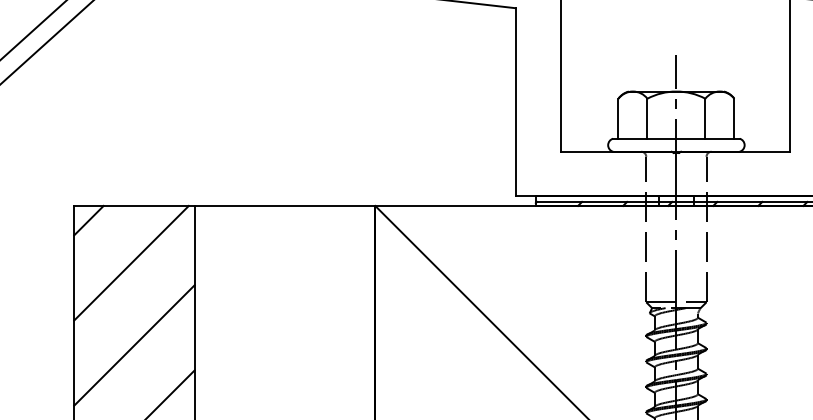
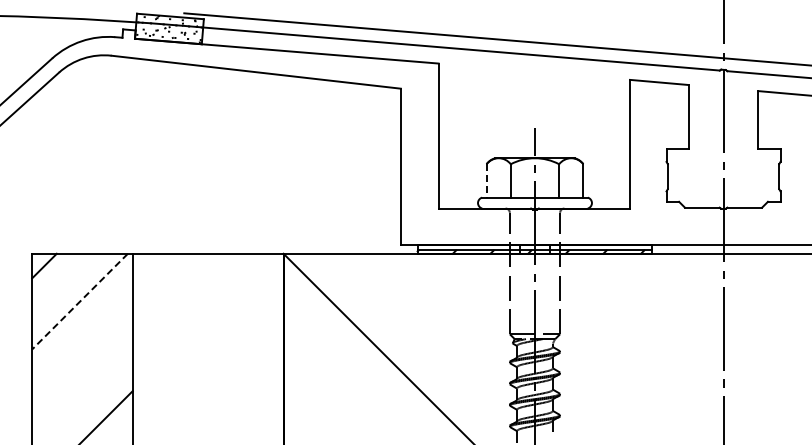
line: (618, 118) -> (486, 180), solid -> dashed
line: (132, 263) -> (80, 301), solid -> dashed
line: (134, 345) -> (82, 370), removed

